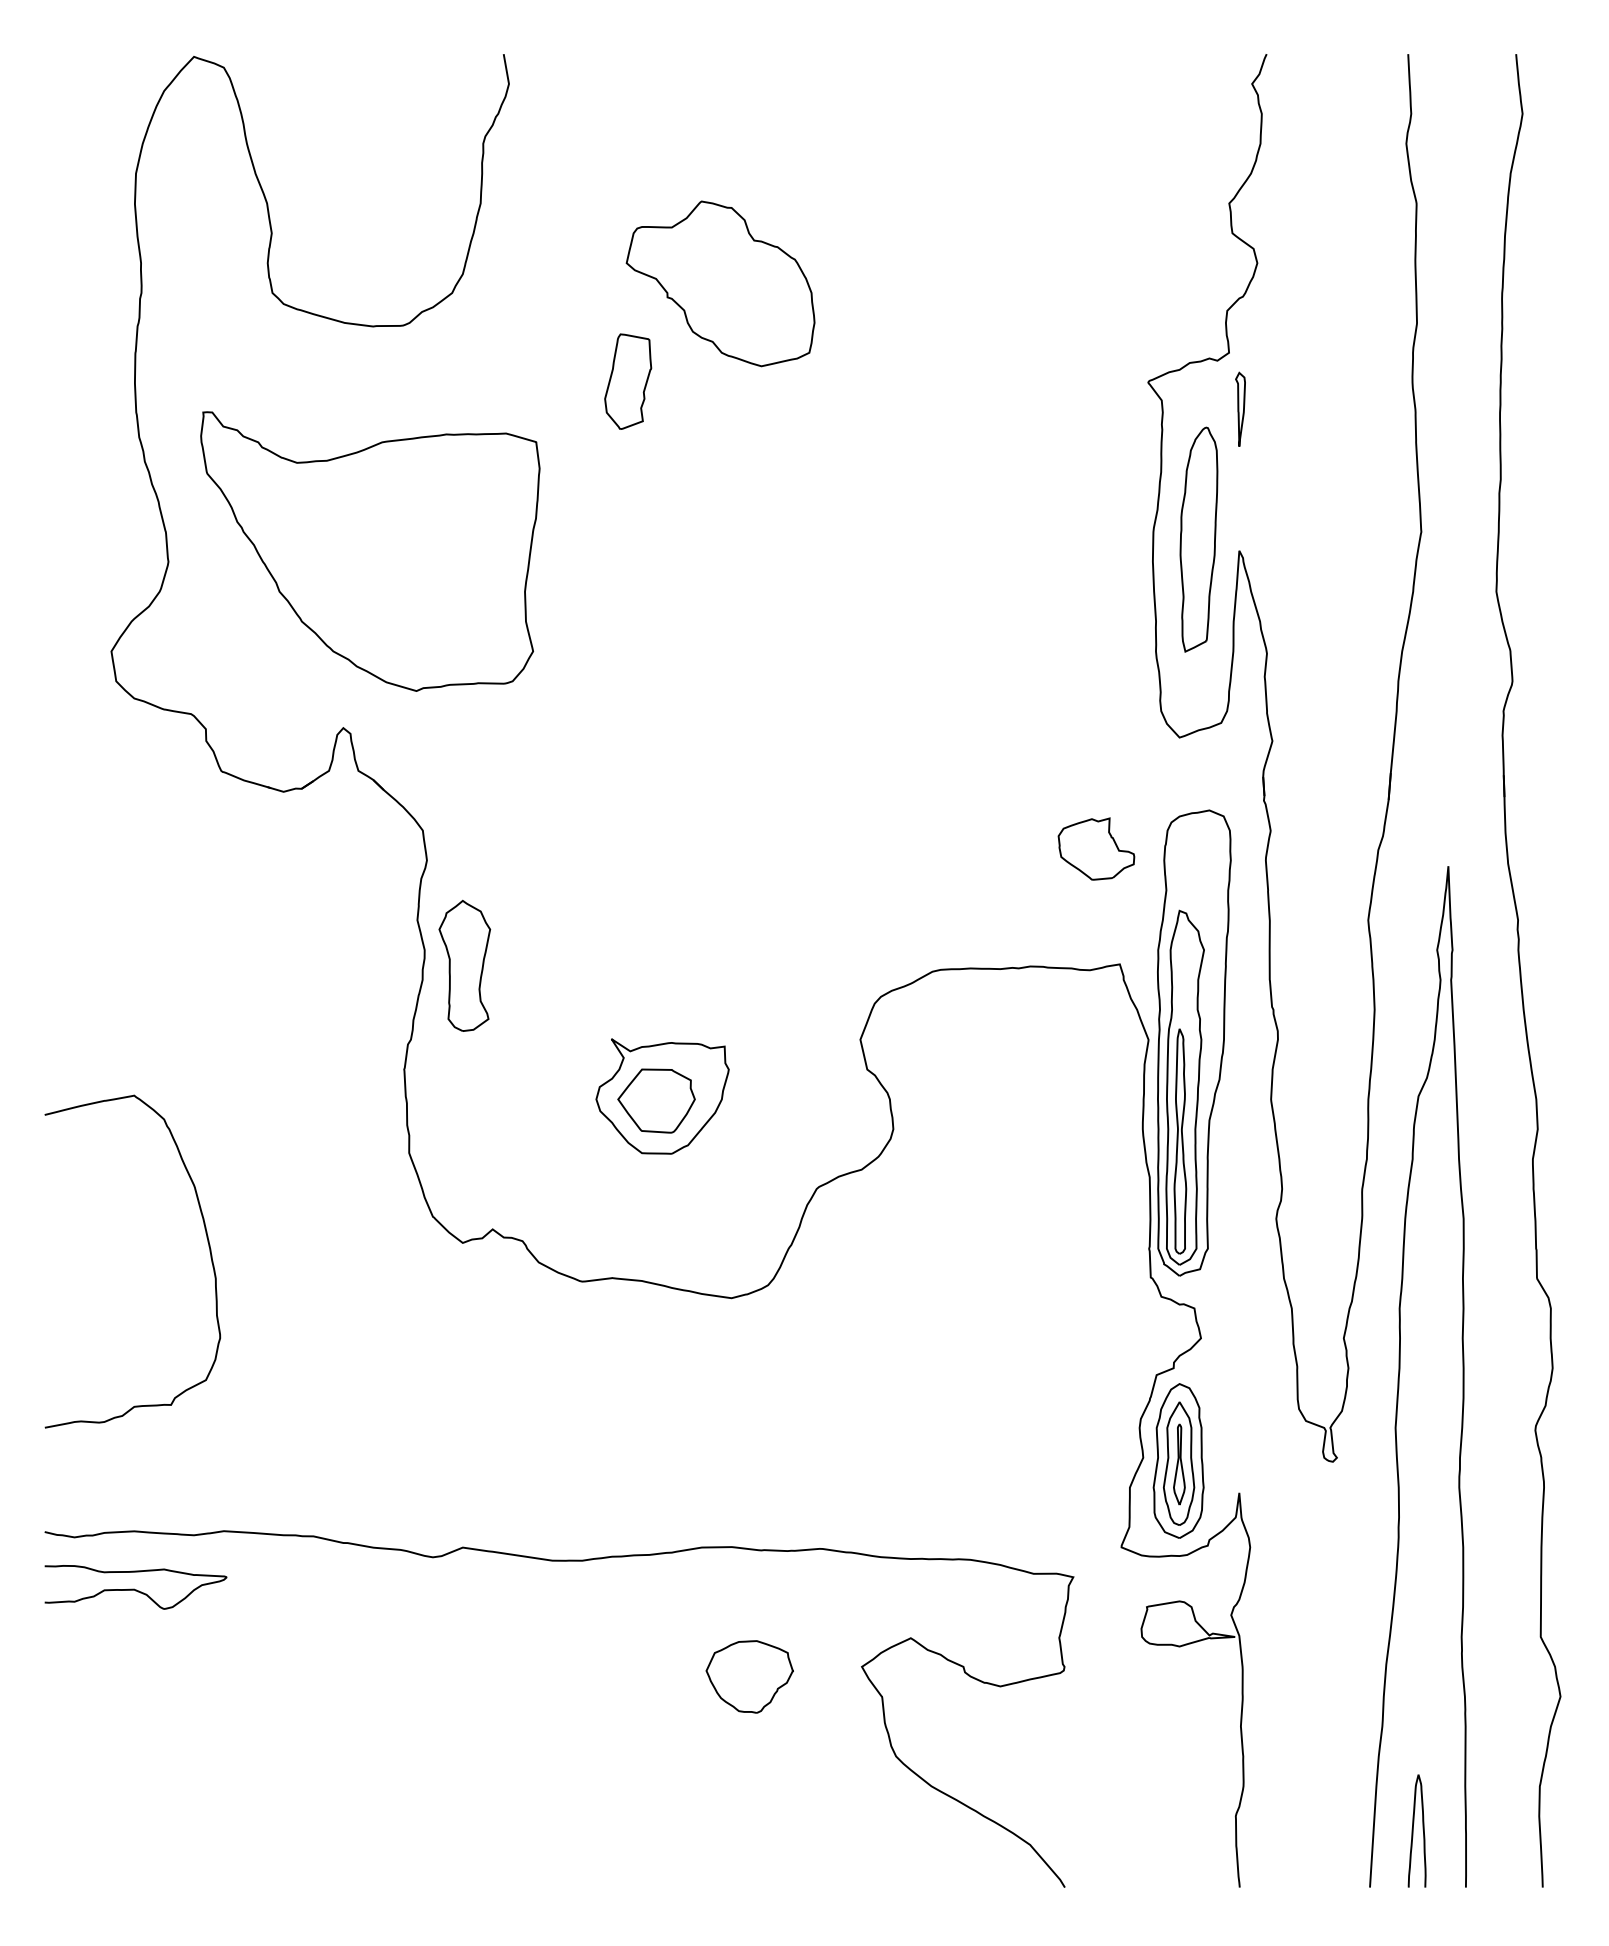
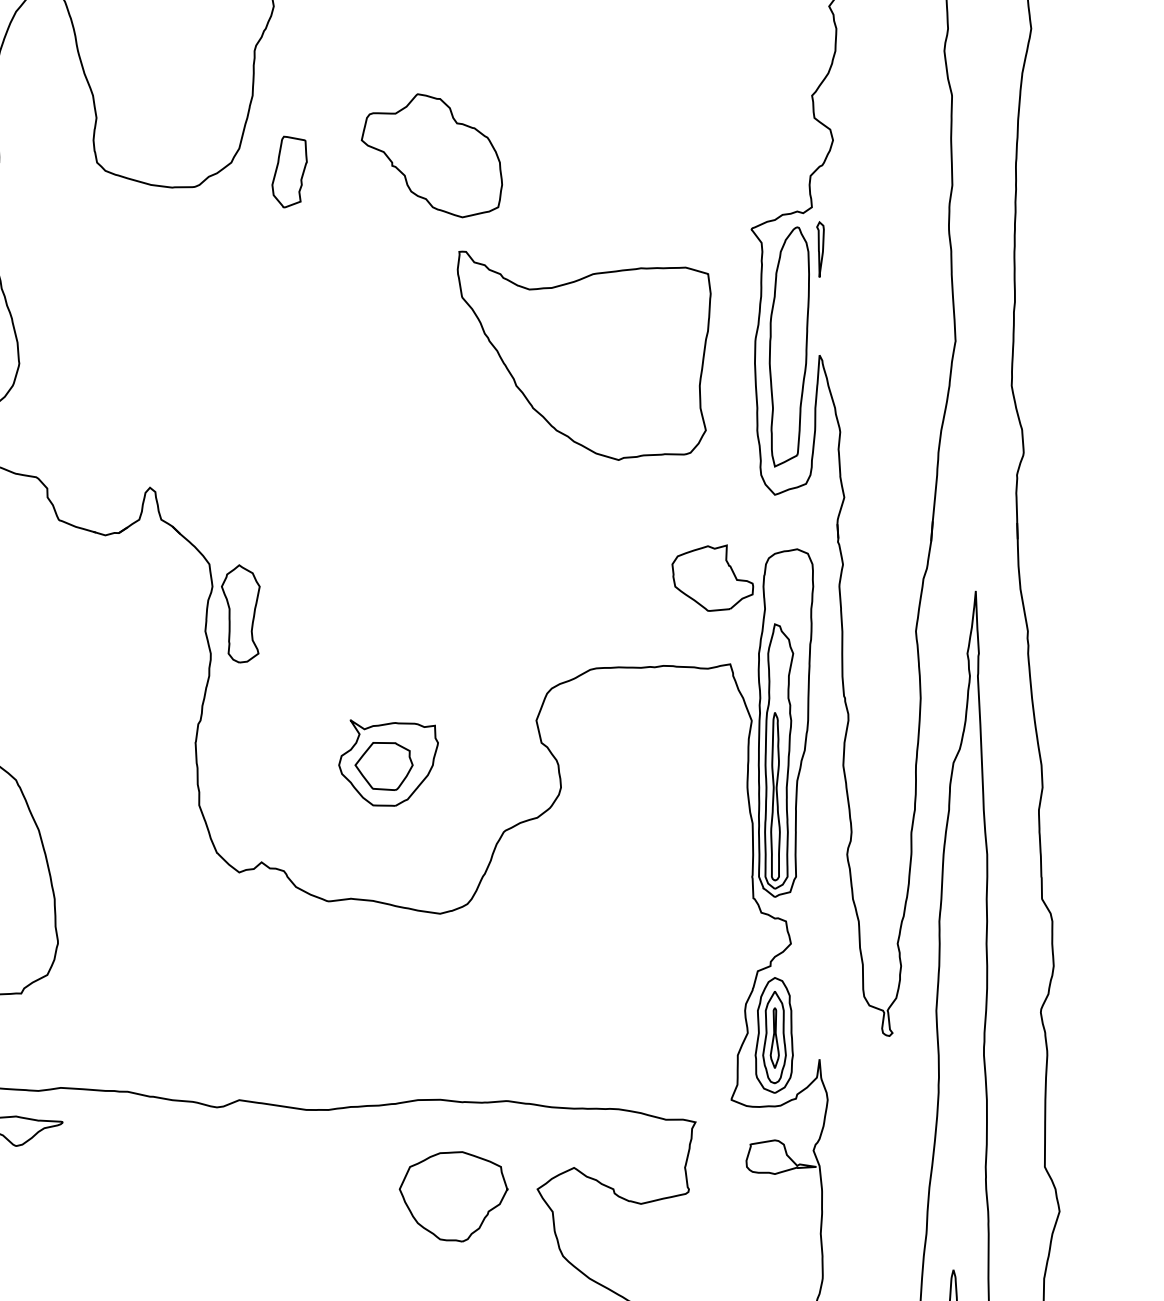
part: (628, 381) -> (289, 171), moved
part: (1198, 539) -> (789, 346), size x1.43
part: (370, 551) -> (584, 355), moved
part: (1096, 848) -> (712, 577), size x1.43
part: (464, 965) -> (240, 613), moved
part: (749, 1676) -> (453, 1196), size x1.67

